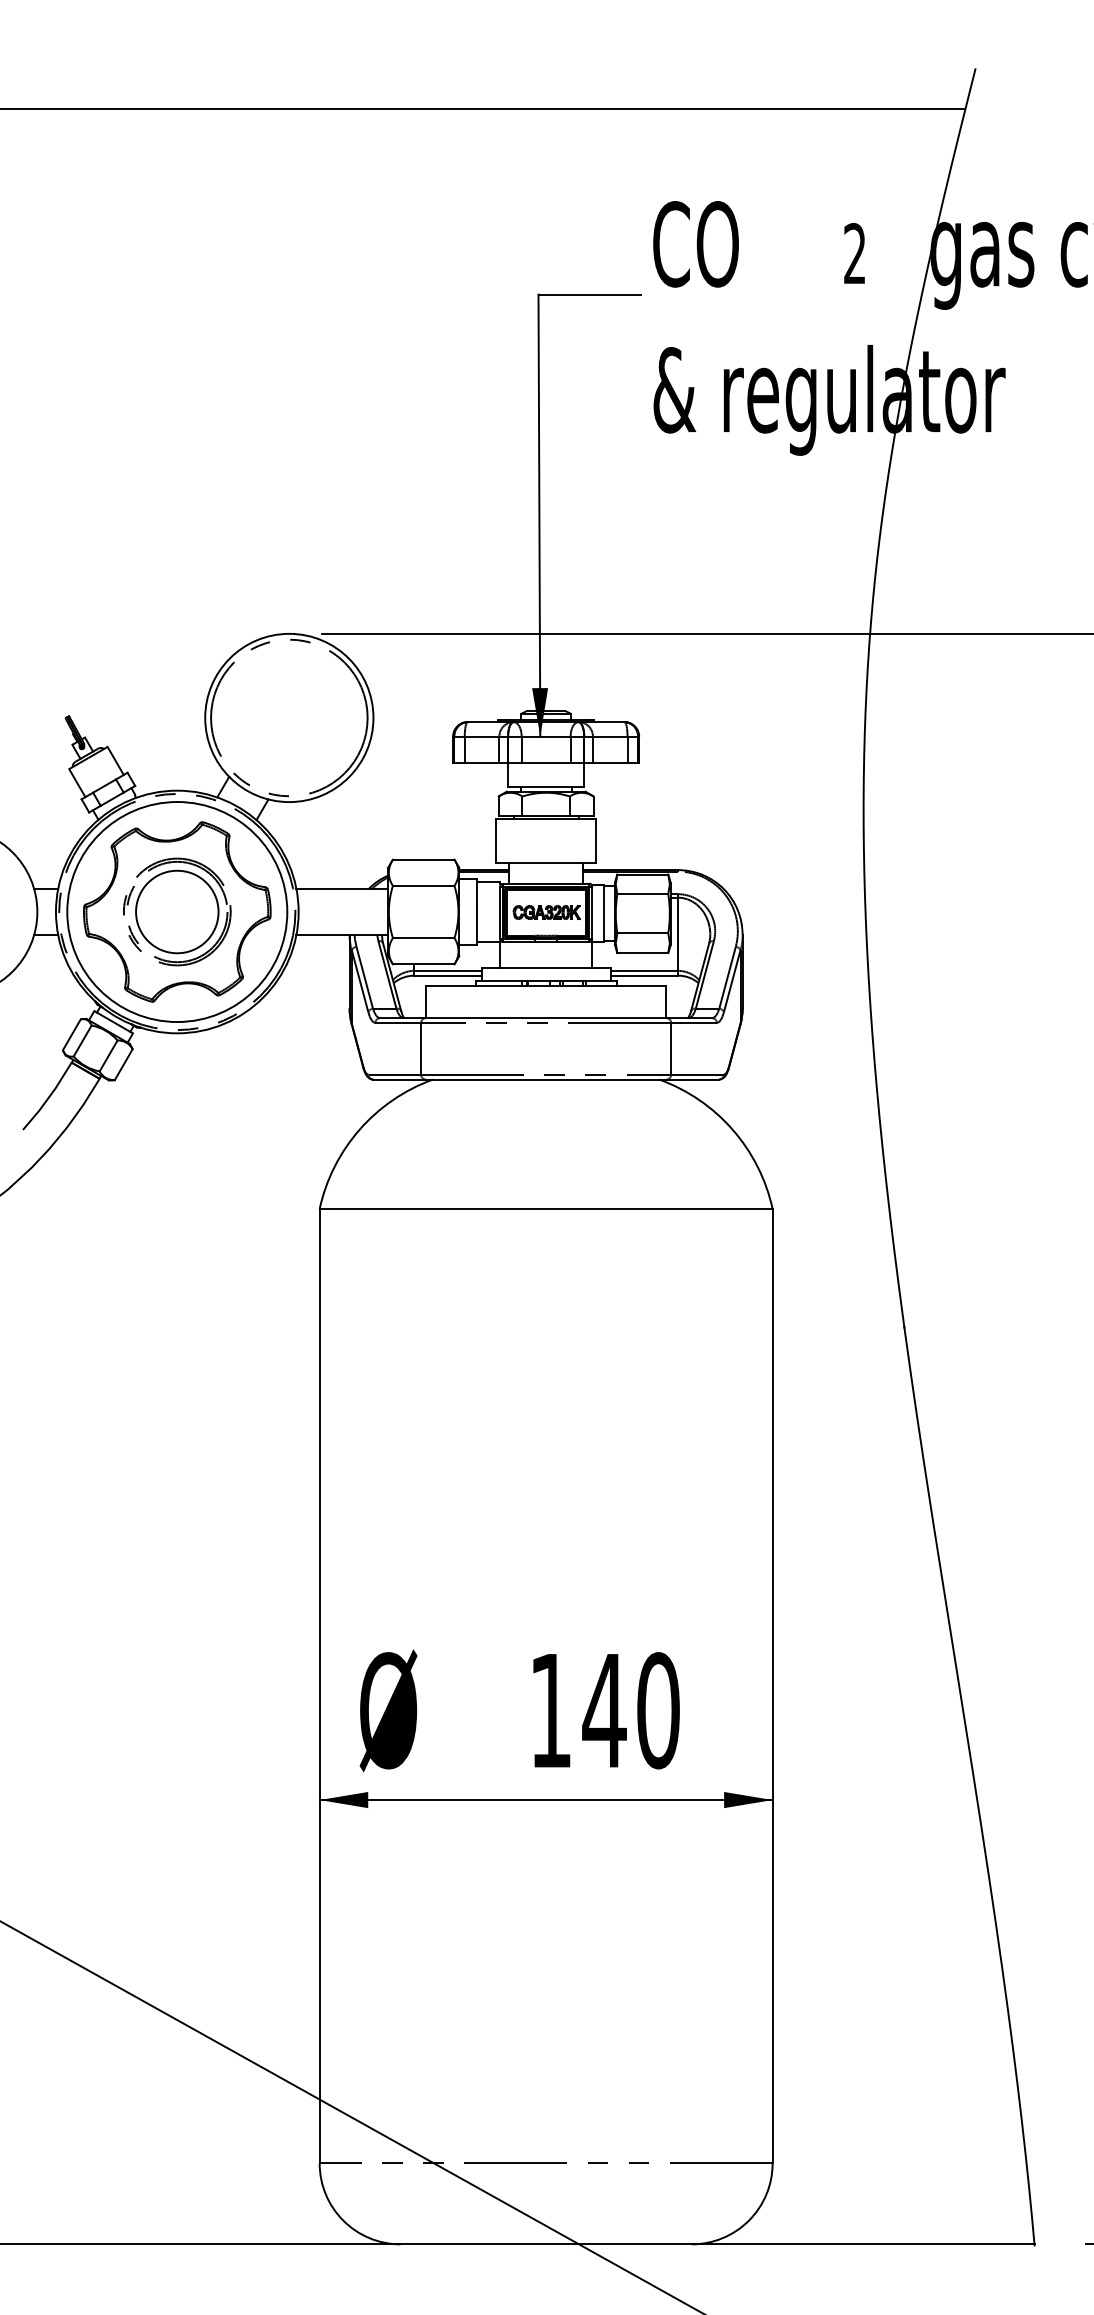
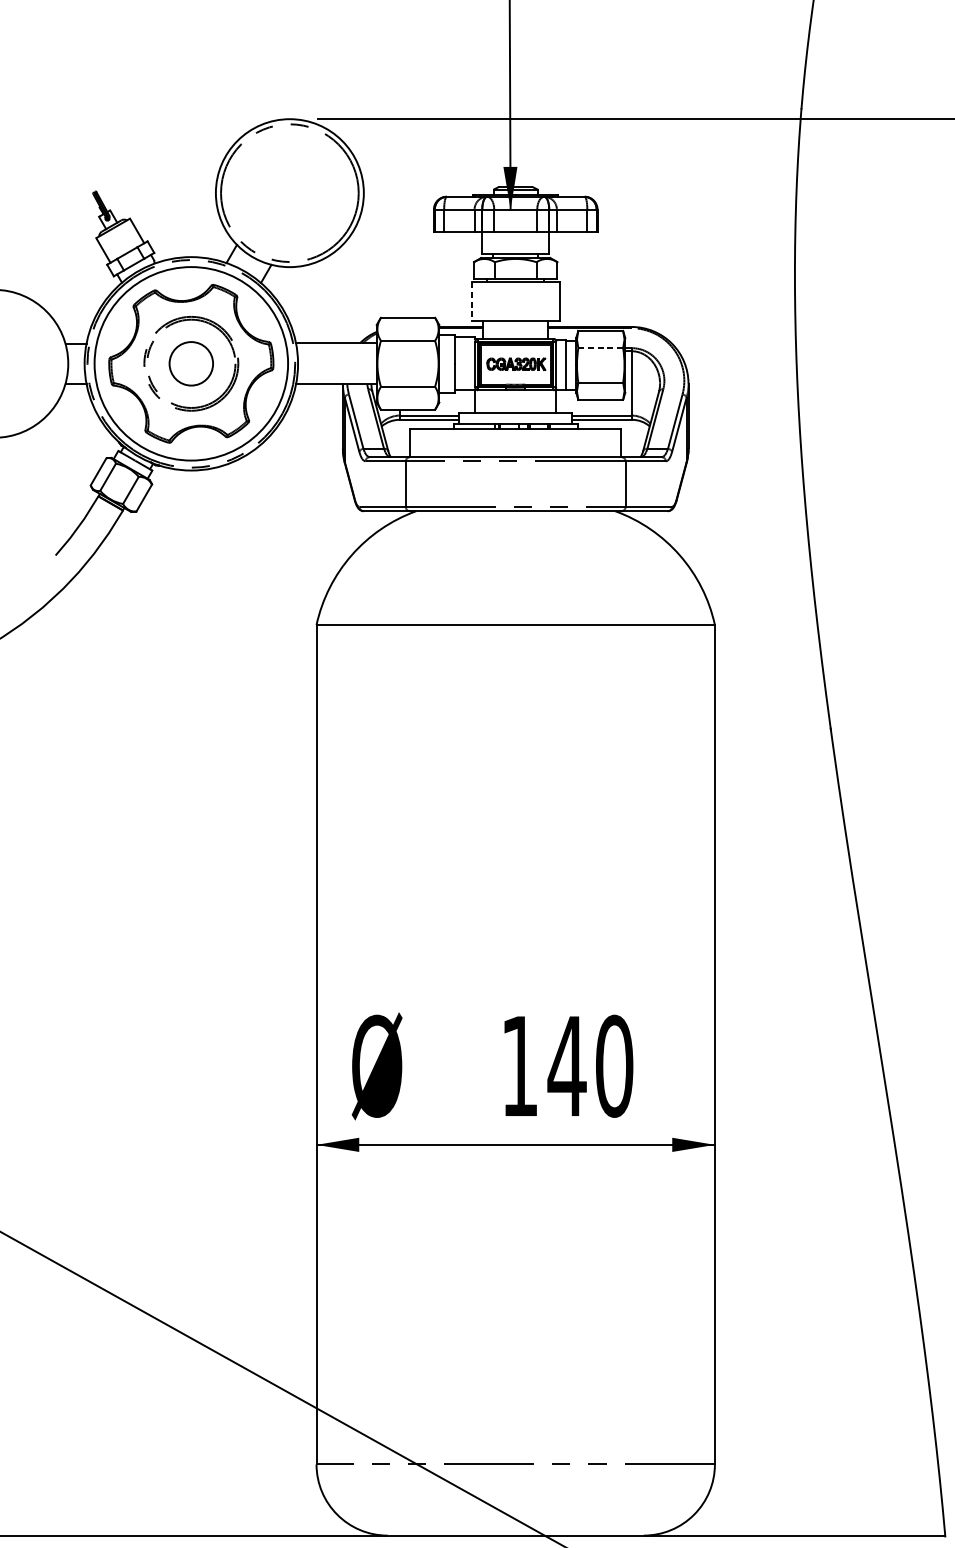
line: (496, 841) -> (472, 301), solid -> dashed
line: (642, 894) -> (600, 348), solid -> dashed
circle: (177, 911) -> (191, 363), size x0.6

